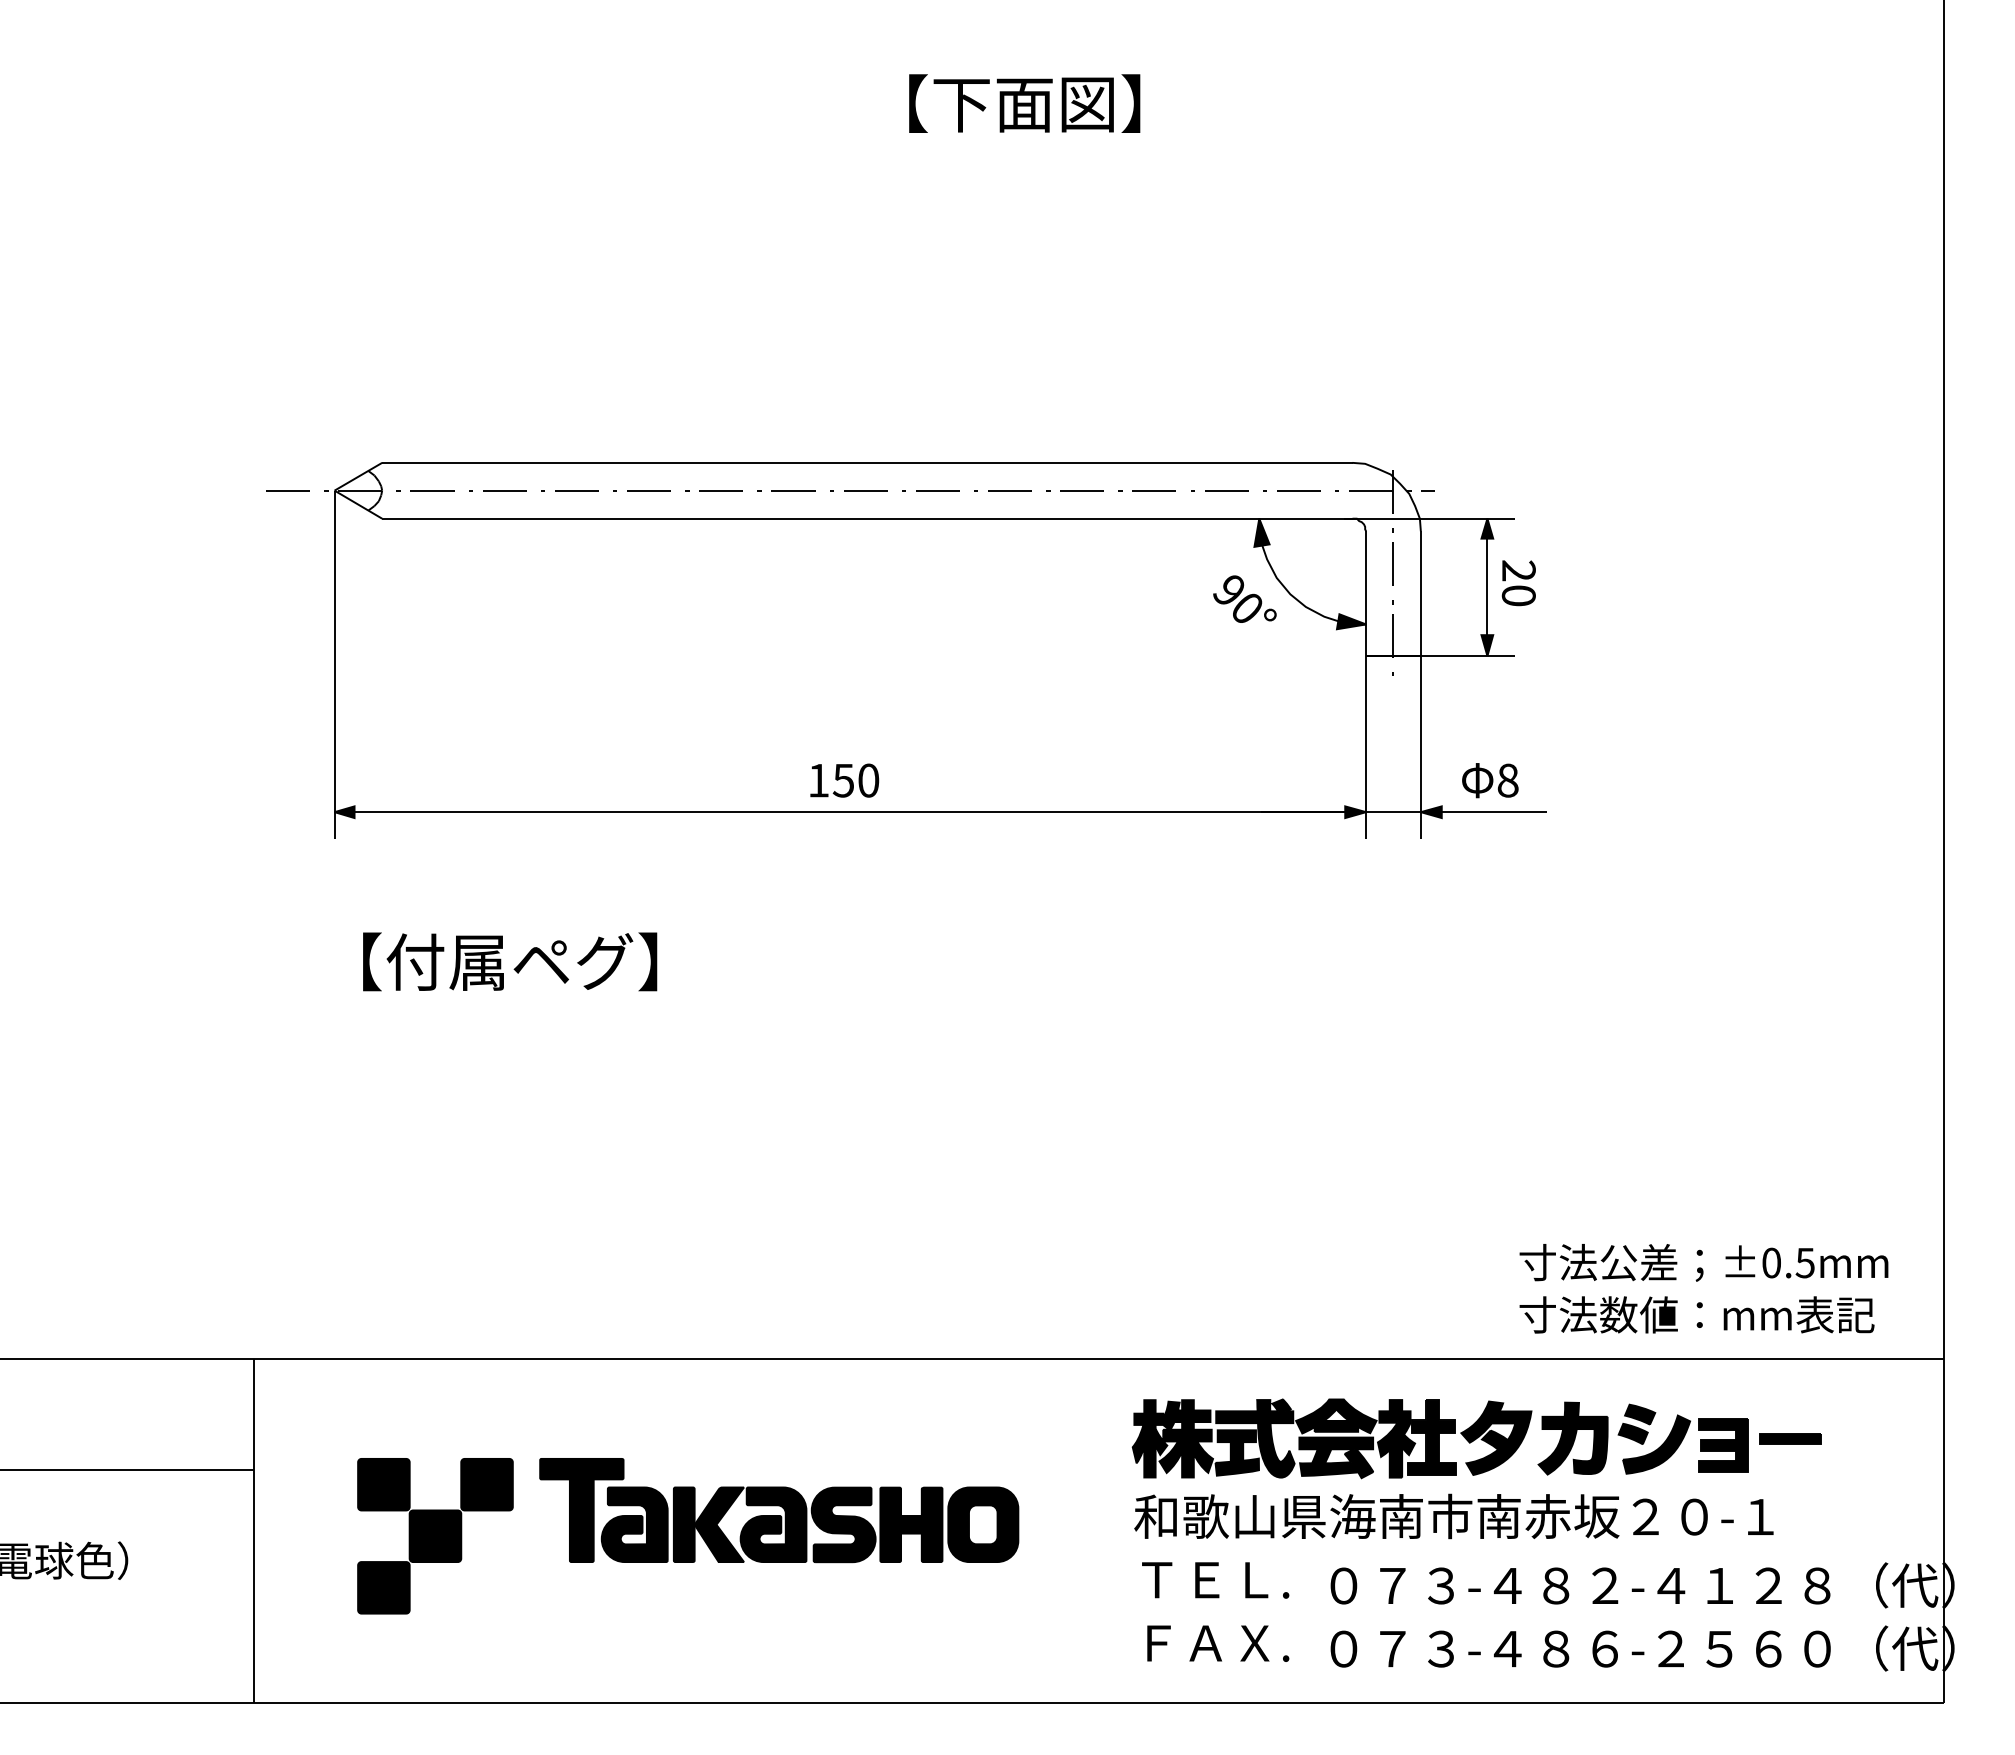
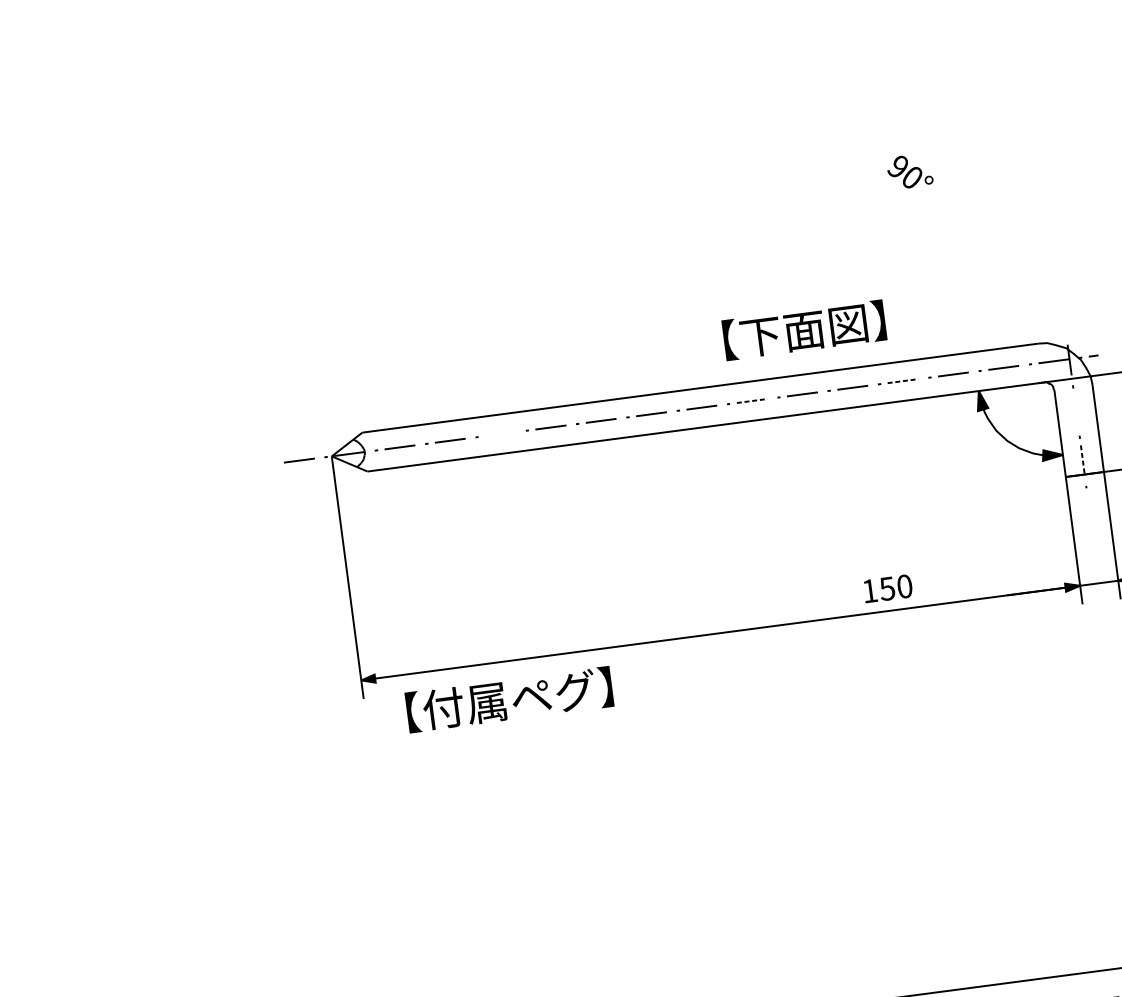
text: (1024, 103) -> (804, 330), moved
line: (576, 490) -> (500, 434), removed
line: (938, 490) -> (752, 400), solid -> dashed
line: (1154, 490) -> (903, 381), solid -> dashed
line: (1392, 563) -> (1075, 410), removed
text: (1244, 598) -> (909, 171), moved
line: (1393, 636) -> (1083, 460), solid -> dashed
text: (844, 780) -> (887, 588), moved
text: (510, 961) -> (509, 699), moved

